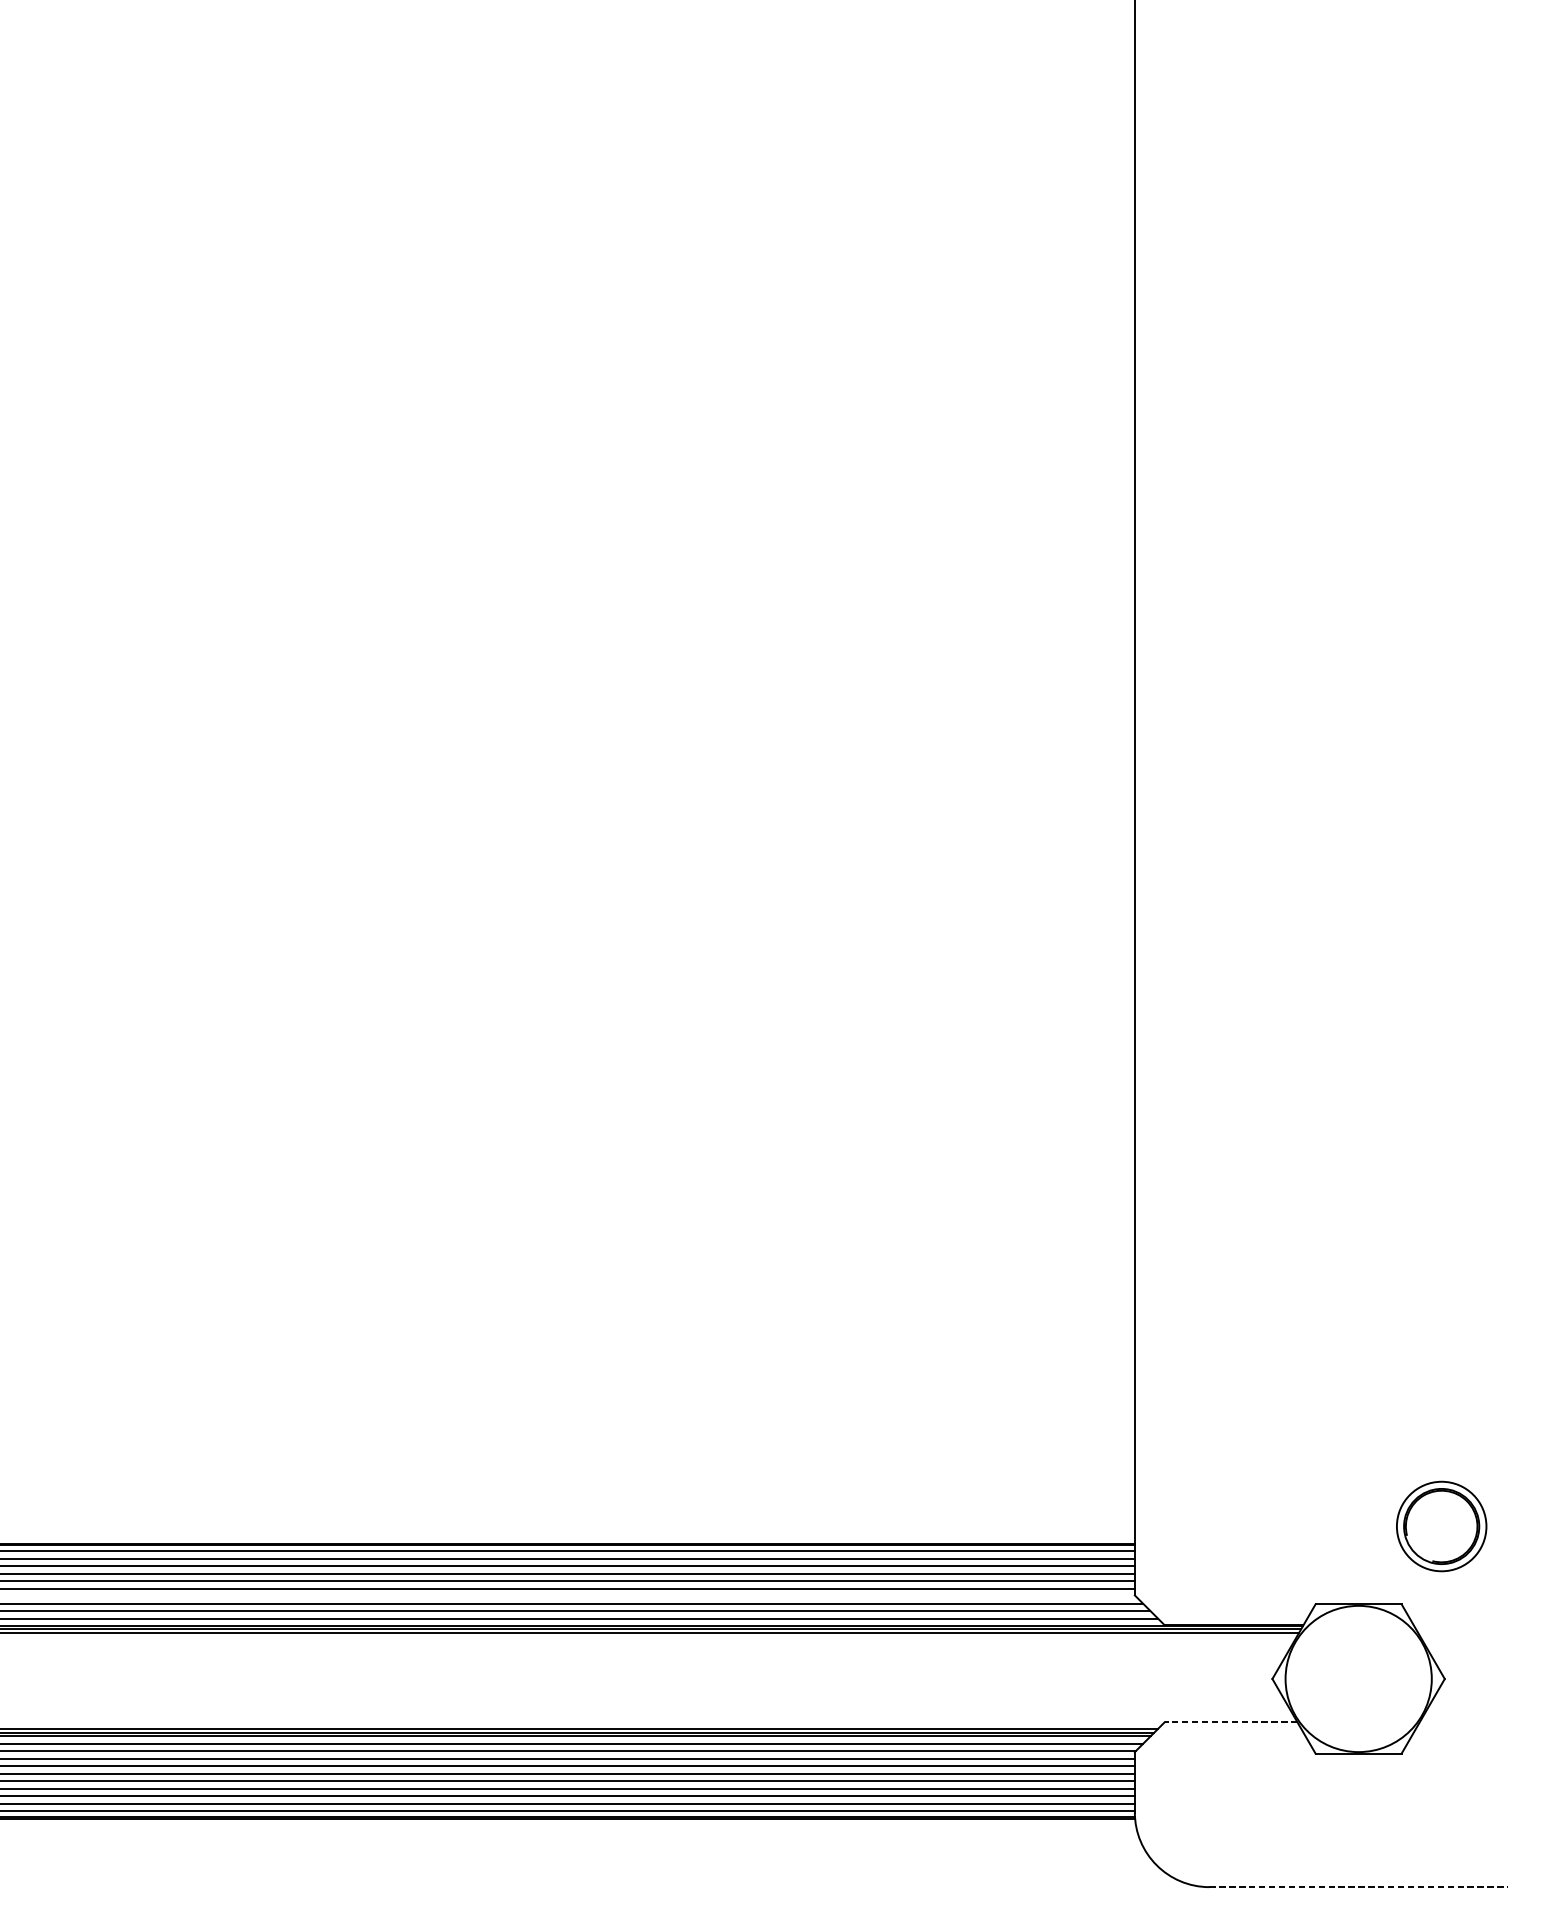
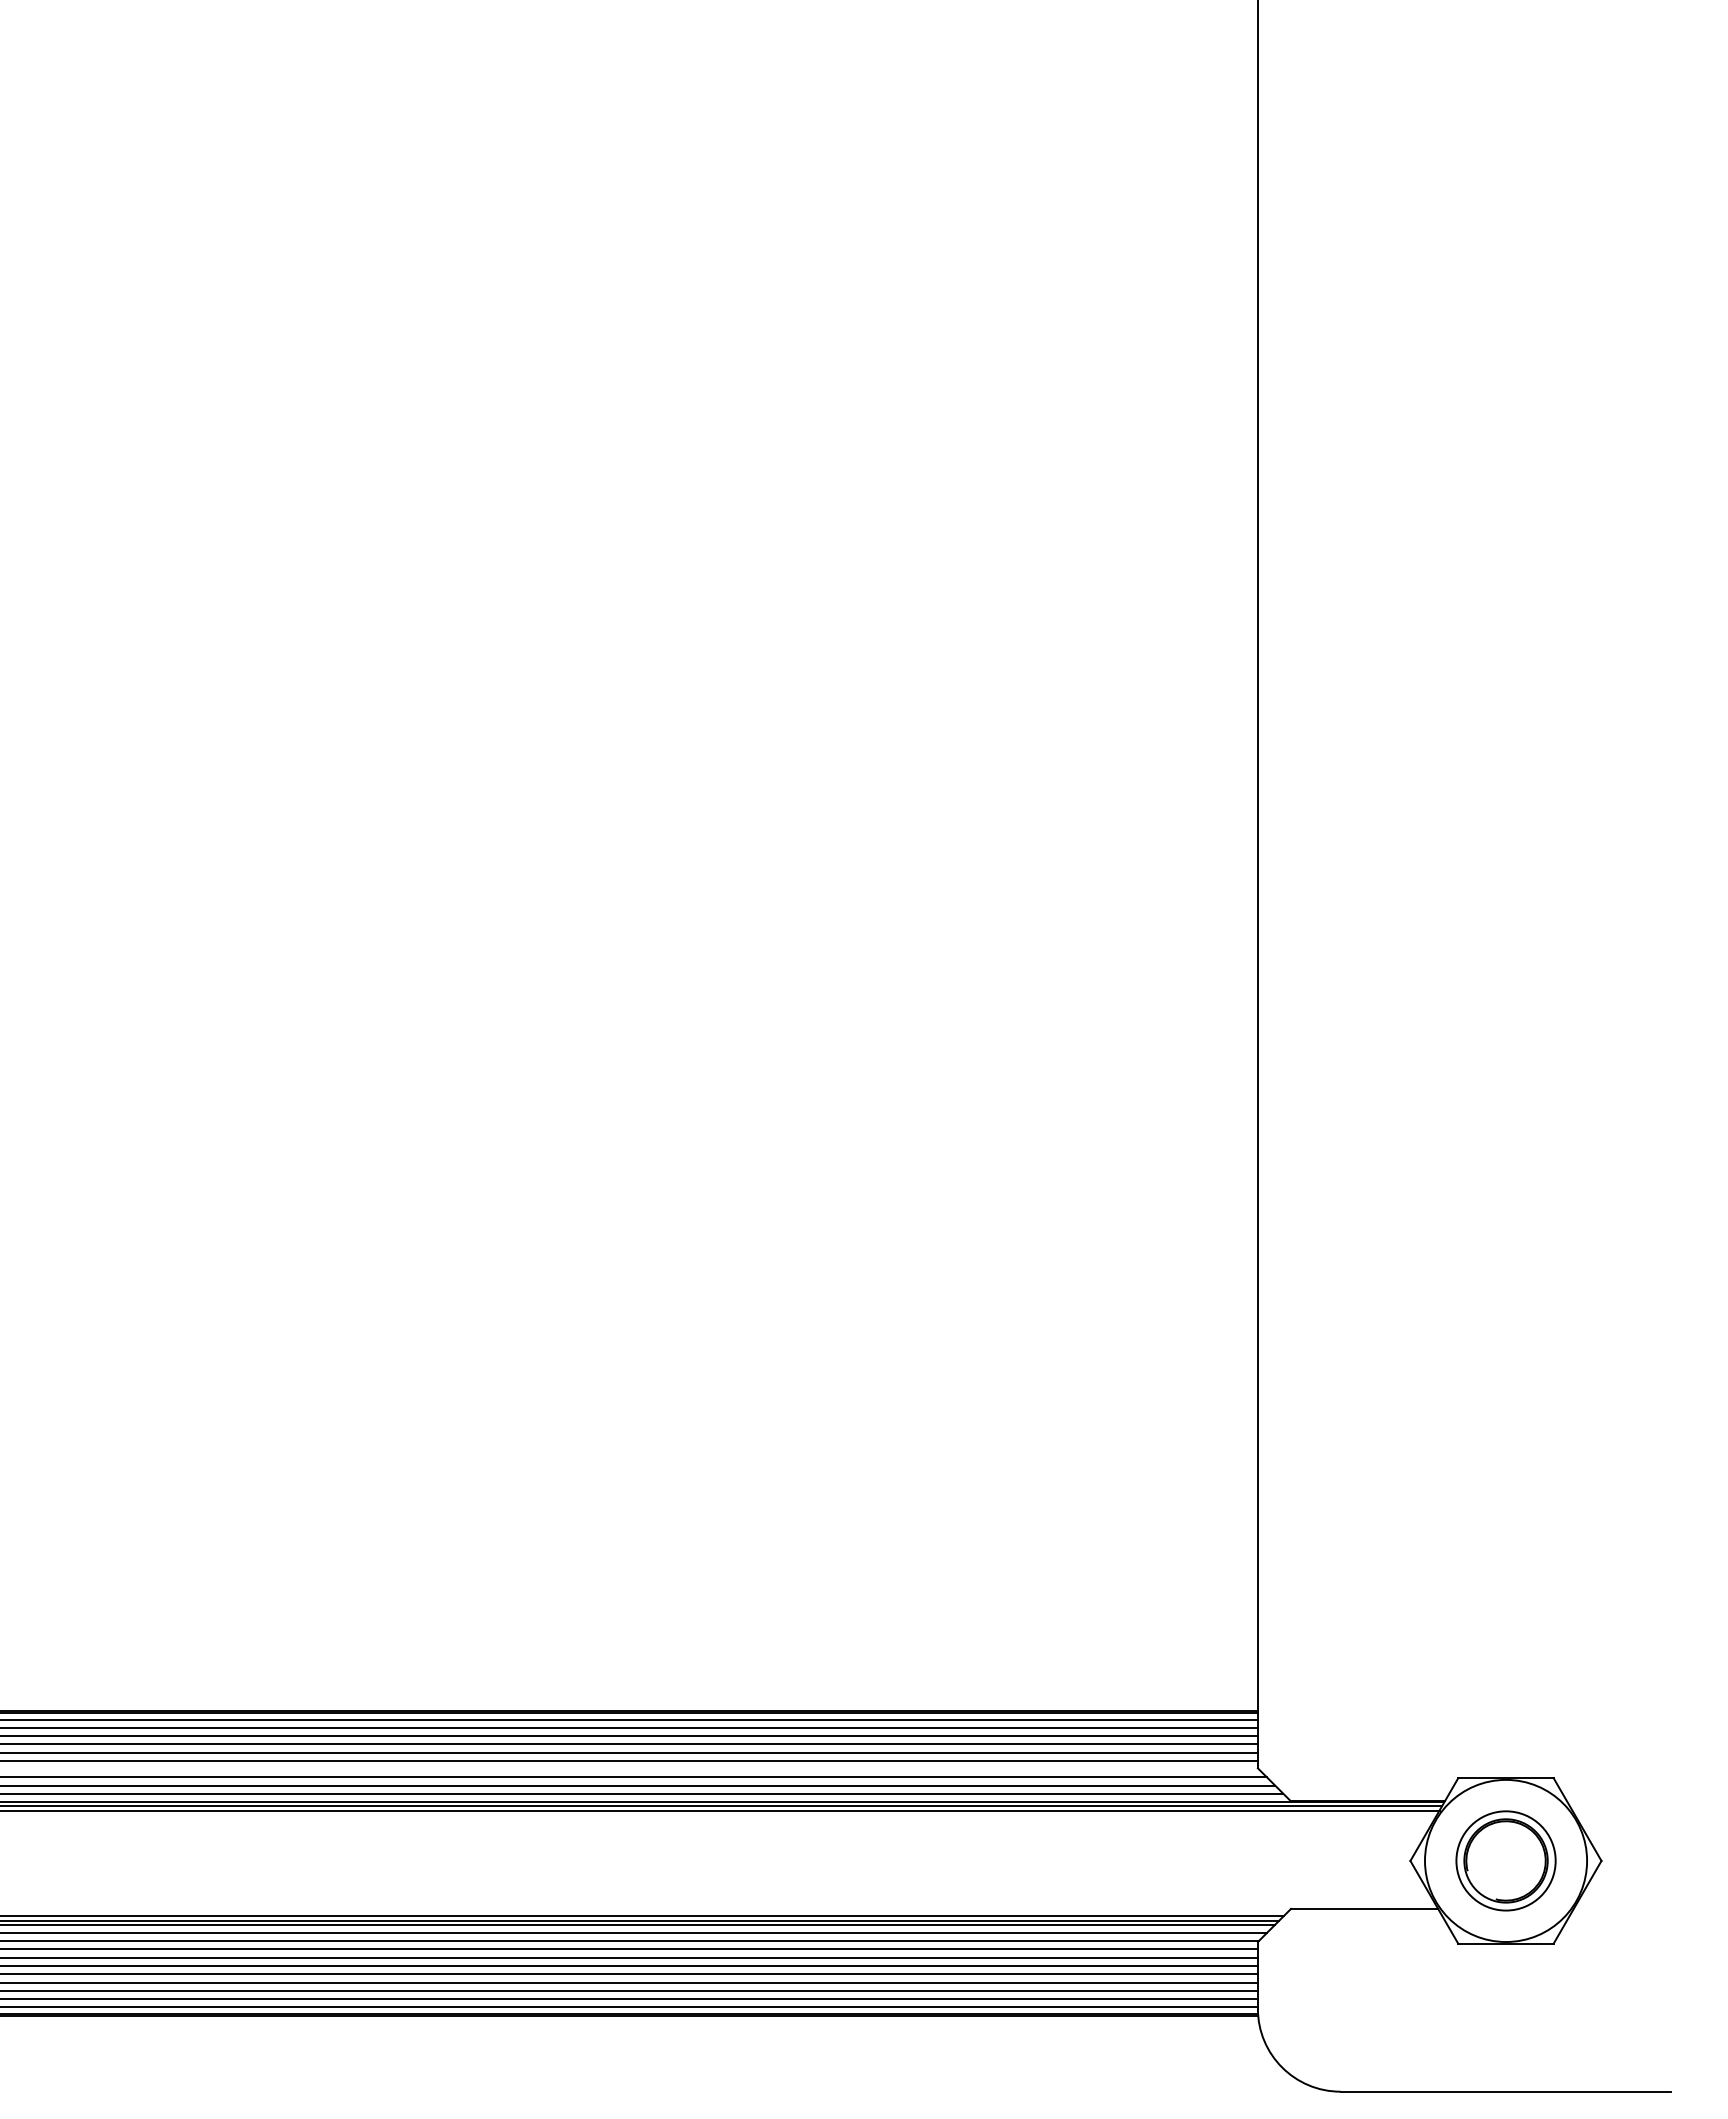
part: (1441, 1526) -> (1505, 1860), moved
line: (1231, 1721) -> (1364, 1908), dashed -> solid
line: (1359, 1886) -> (1506, 2091), dashed -> solid

